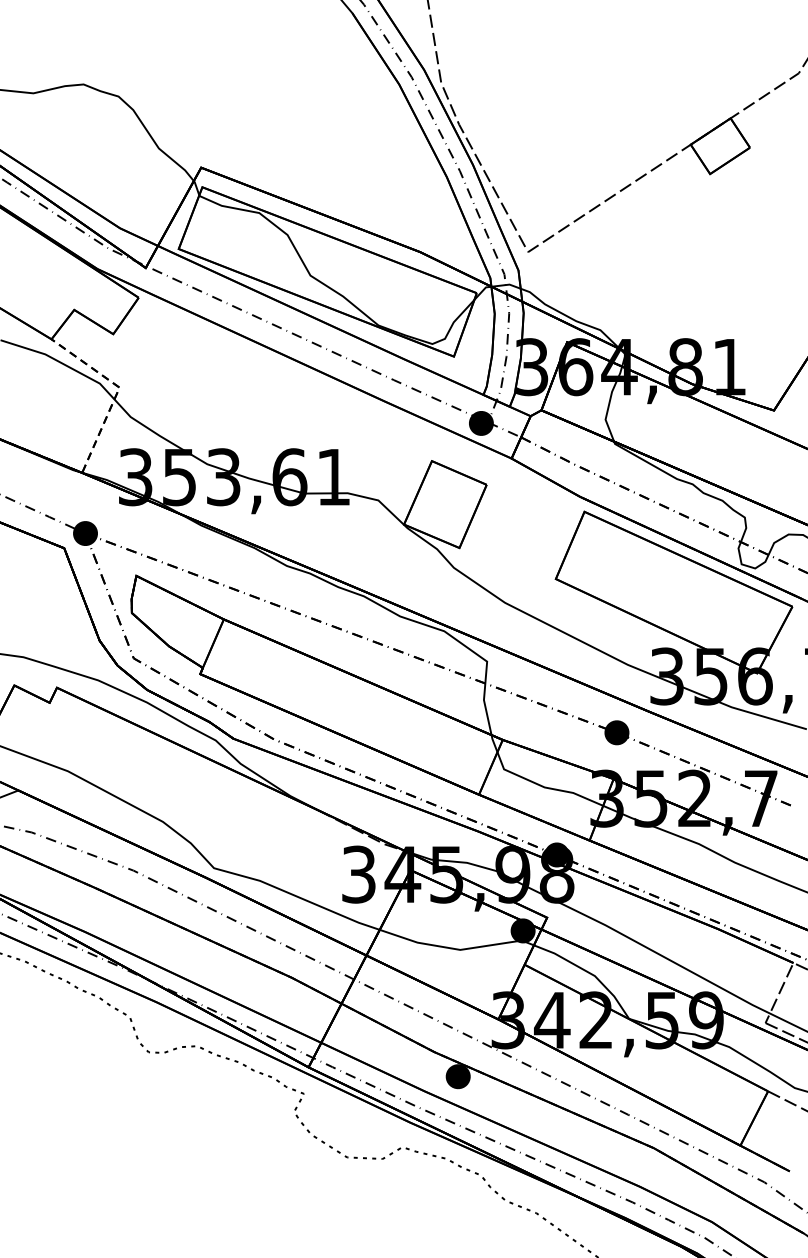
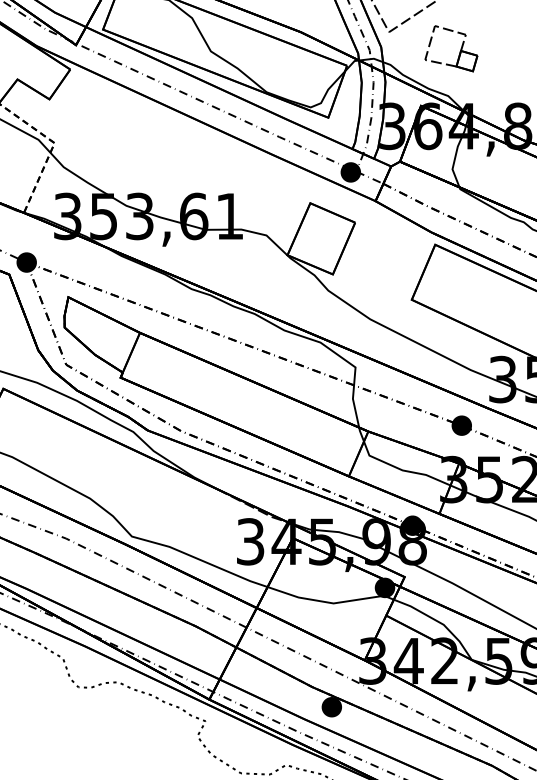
part: (614, 275) -> (459, 51), added

